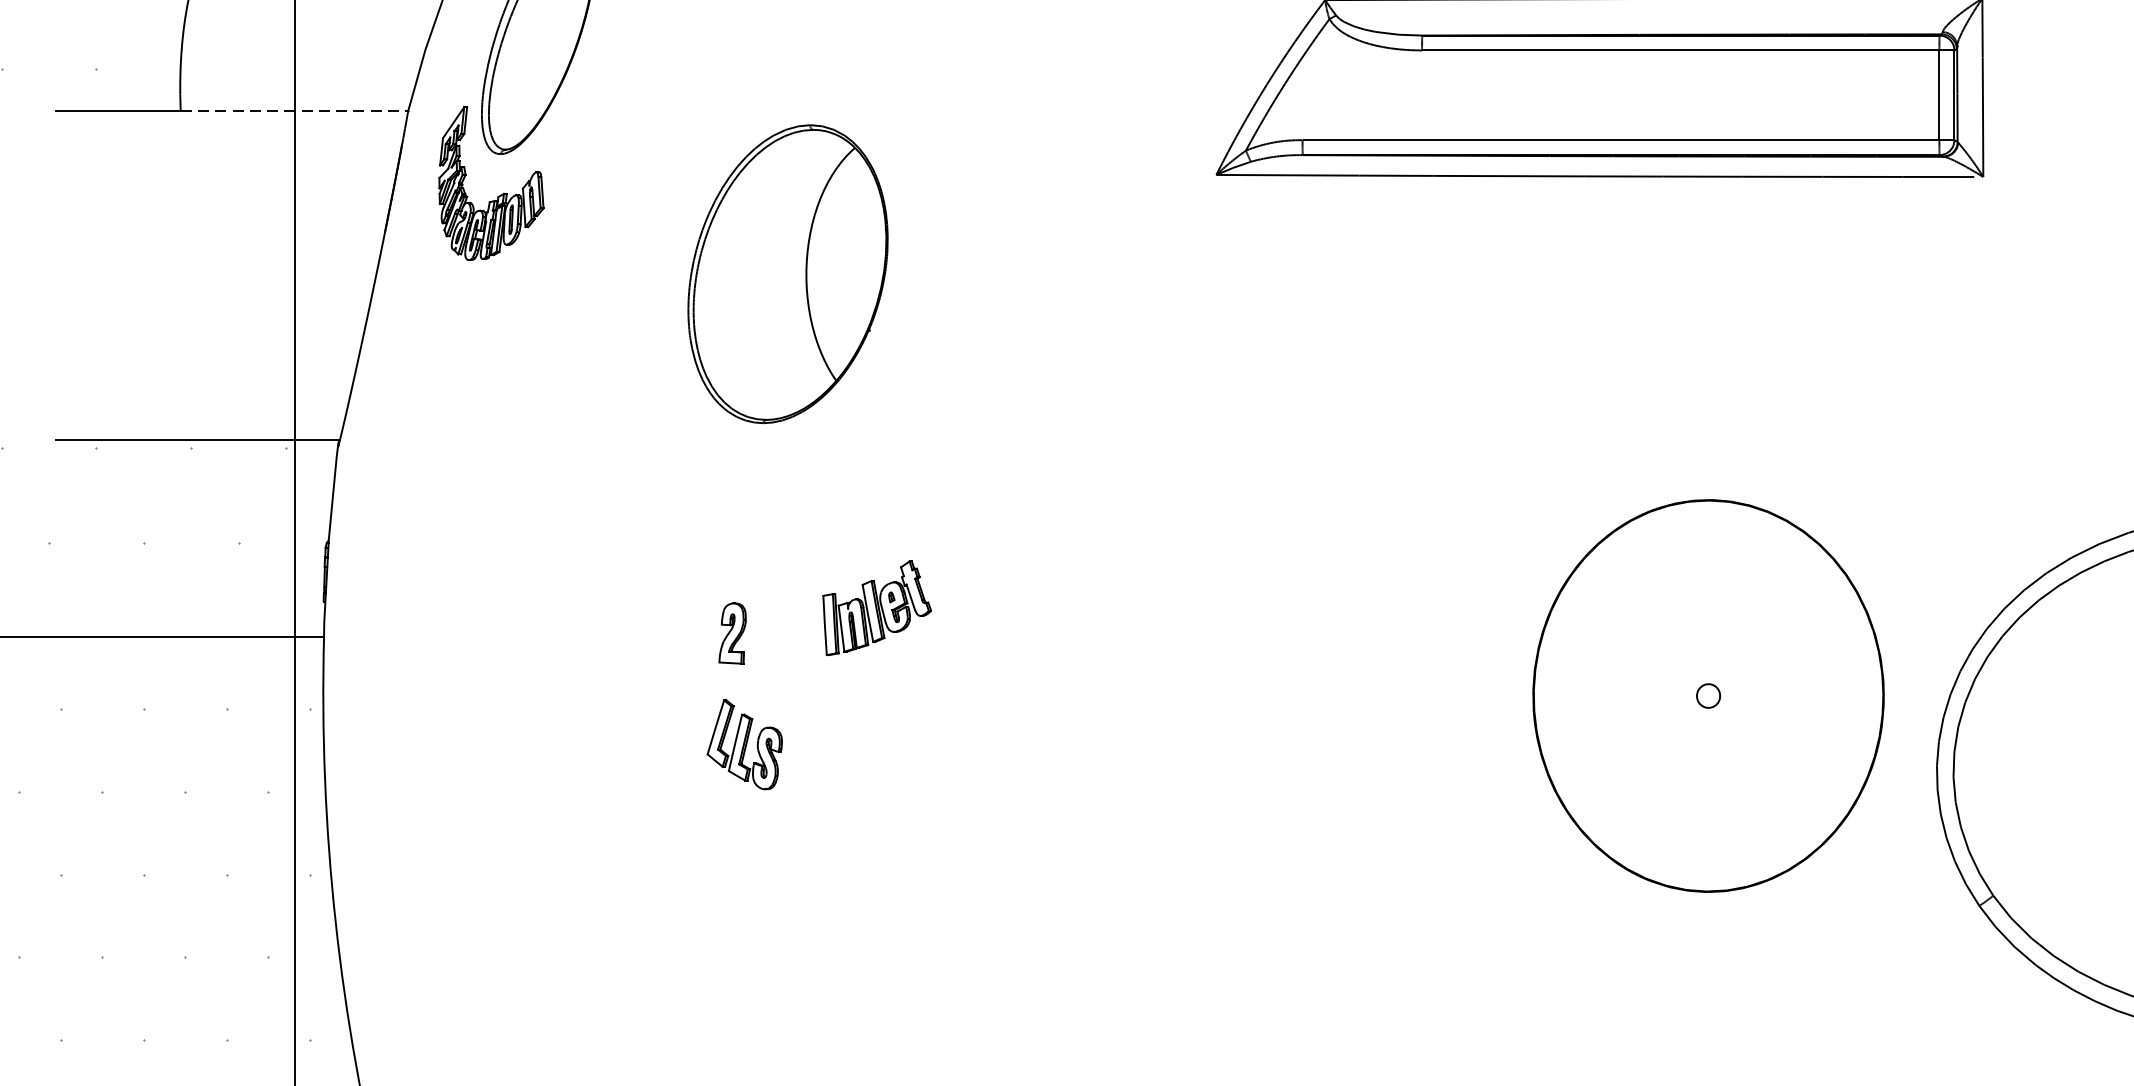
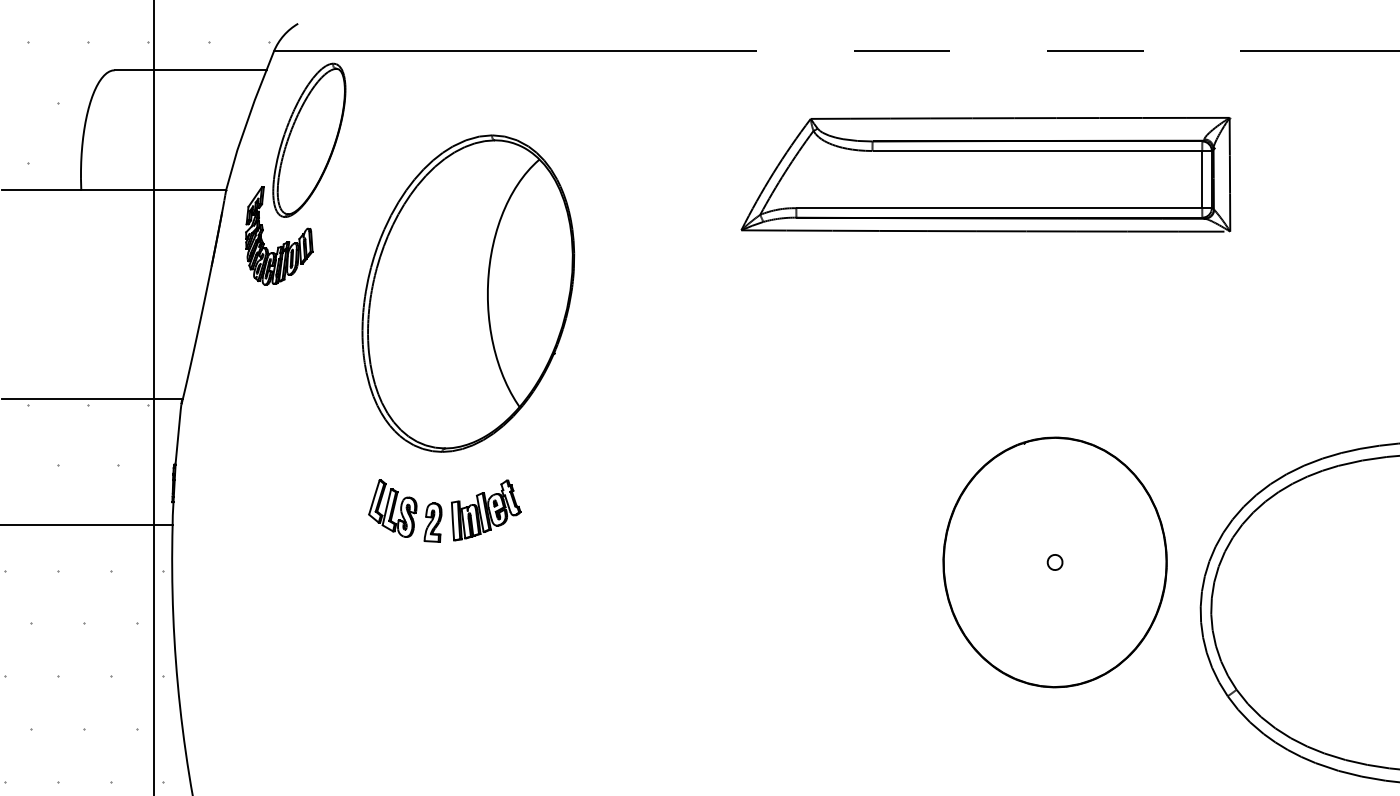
line: (295, 110) -> (154, 189), dashed -> solid
part: (788, 274) -> (468, 293), size x1.67
part: (877, 608) -> (486, 510), moved
part: (744, 744) -> (392, 508), moved

